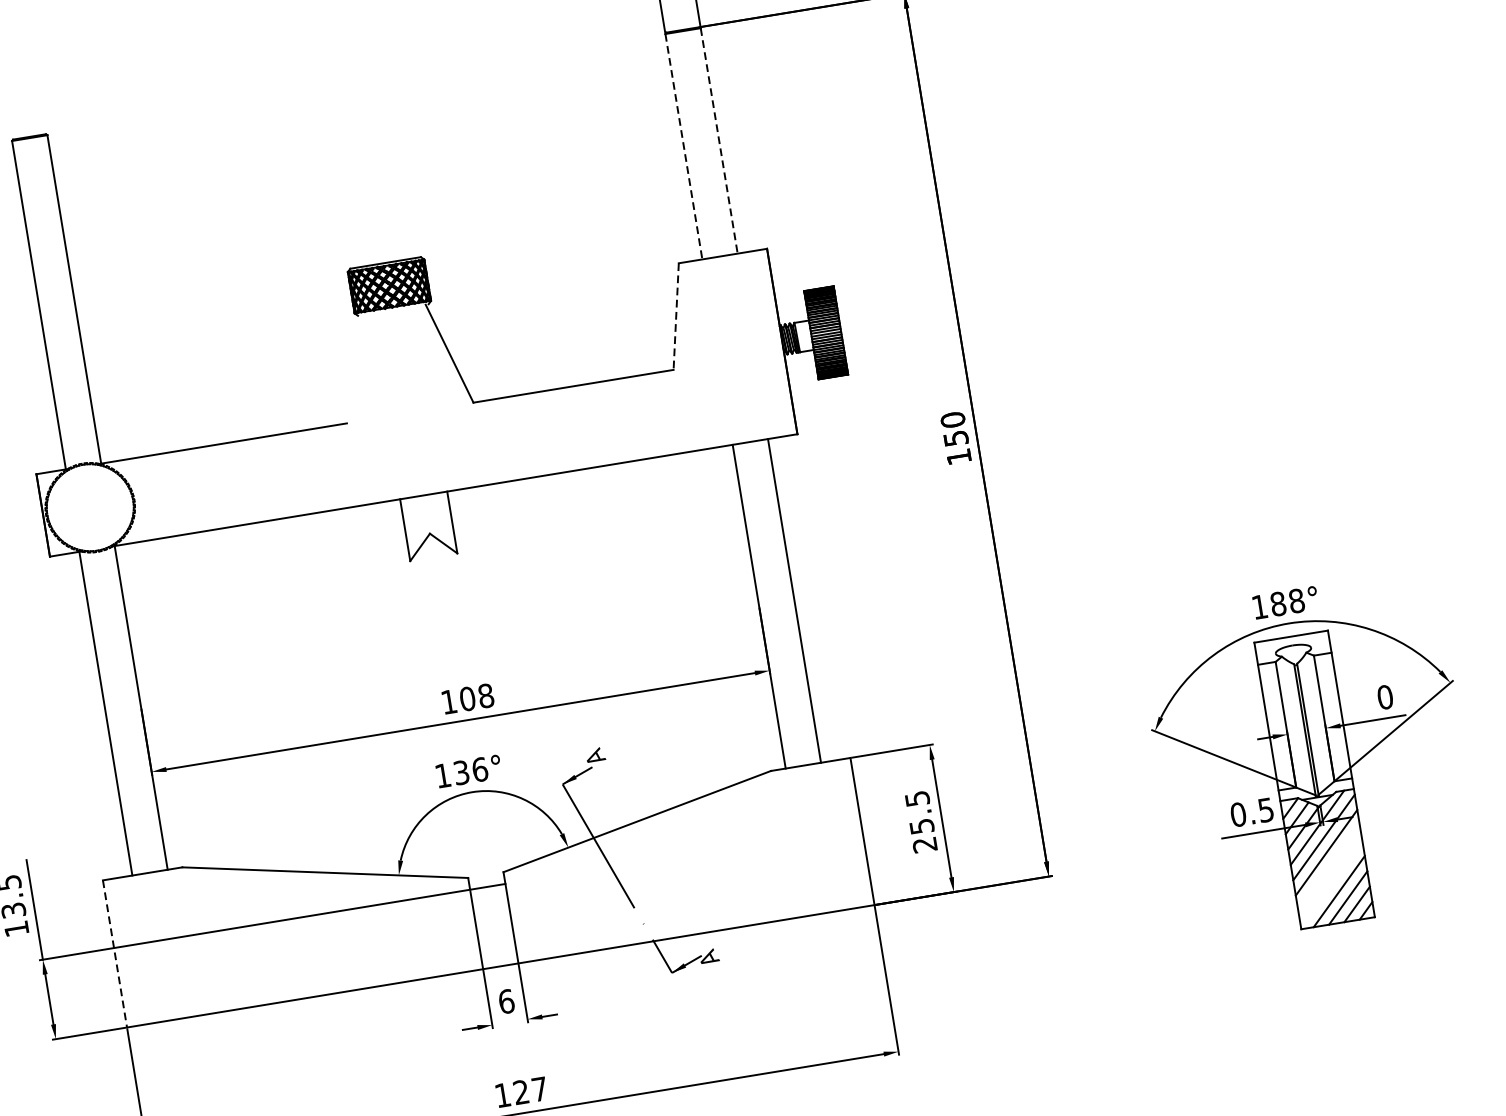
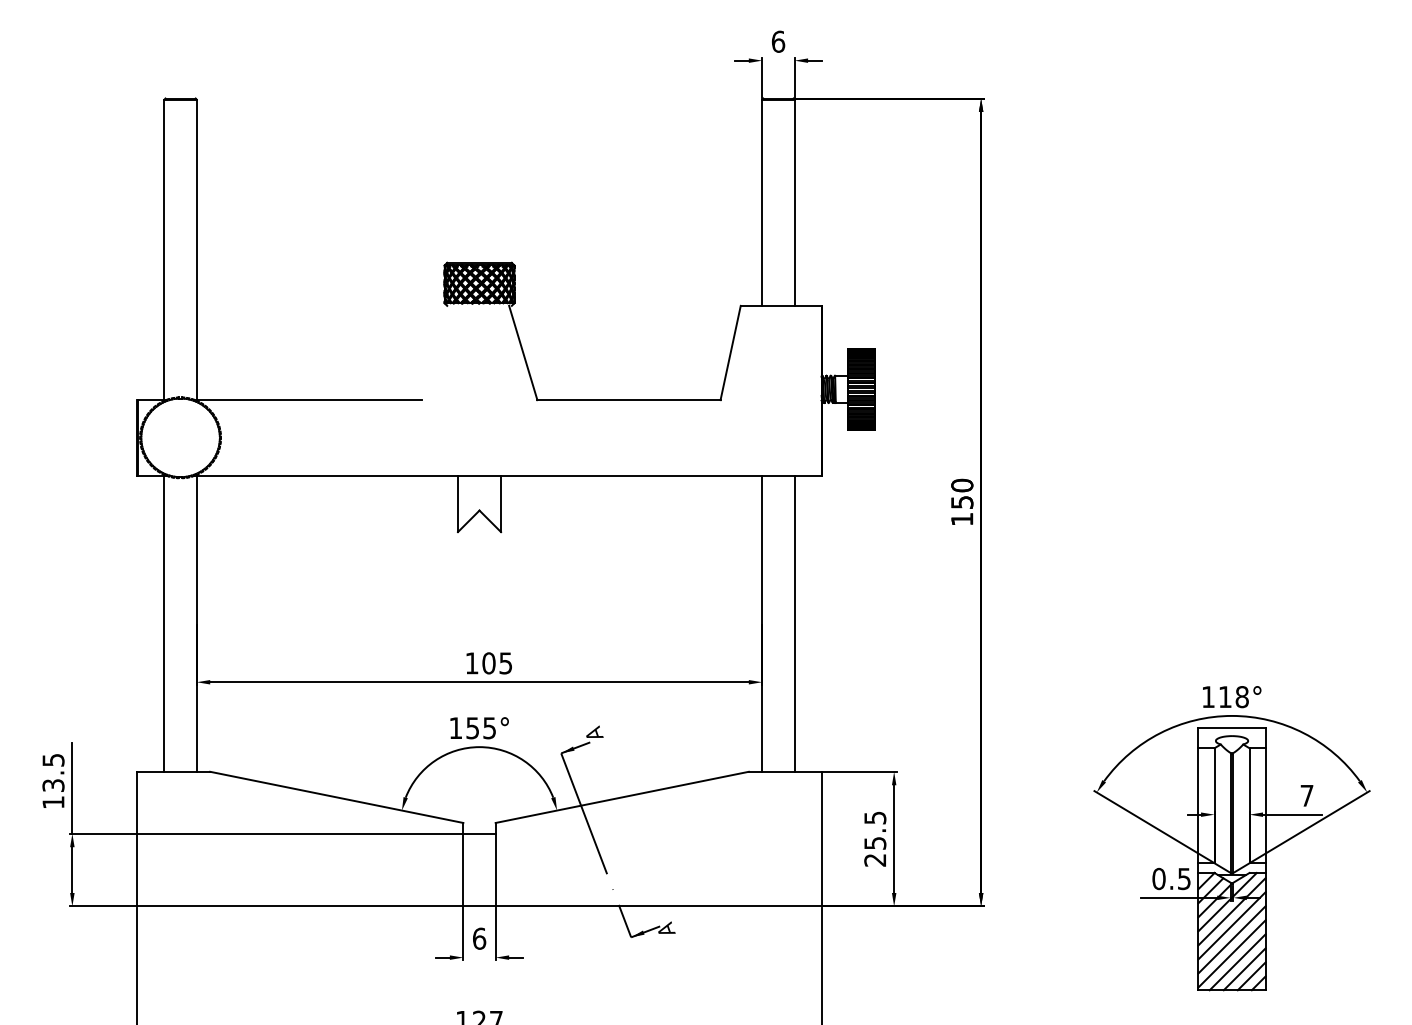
line: (719, 141) -> (794, 203), dashed -> solid
line: (684, 147) -> (762, 203), dashed -> solid
line: (676, 317) -> (730, 353), dashed -> solid
text: (1277, 604) -> (1224, 697), 188° -> 118°
text: (485, 696) -> (505, 663), 108 -> 105
text: (1384, 697) -> (1306, 795), 0 -> 7
text: (471, 771) -> (481, 728), 136° -> 155°
line: (1328, 867) -> (1231, 939), added
line: (1330, 883) -> (1231, 953), added
line: (115, 954) -> (137, 839), dashed -> solid

